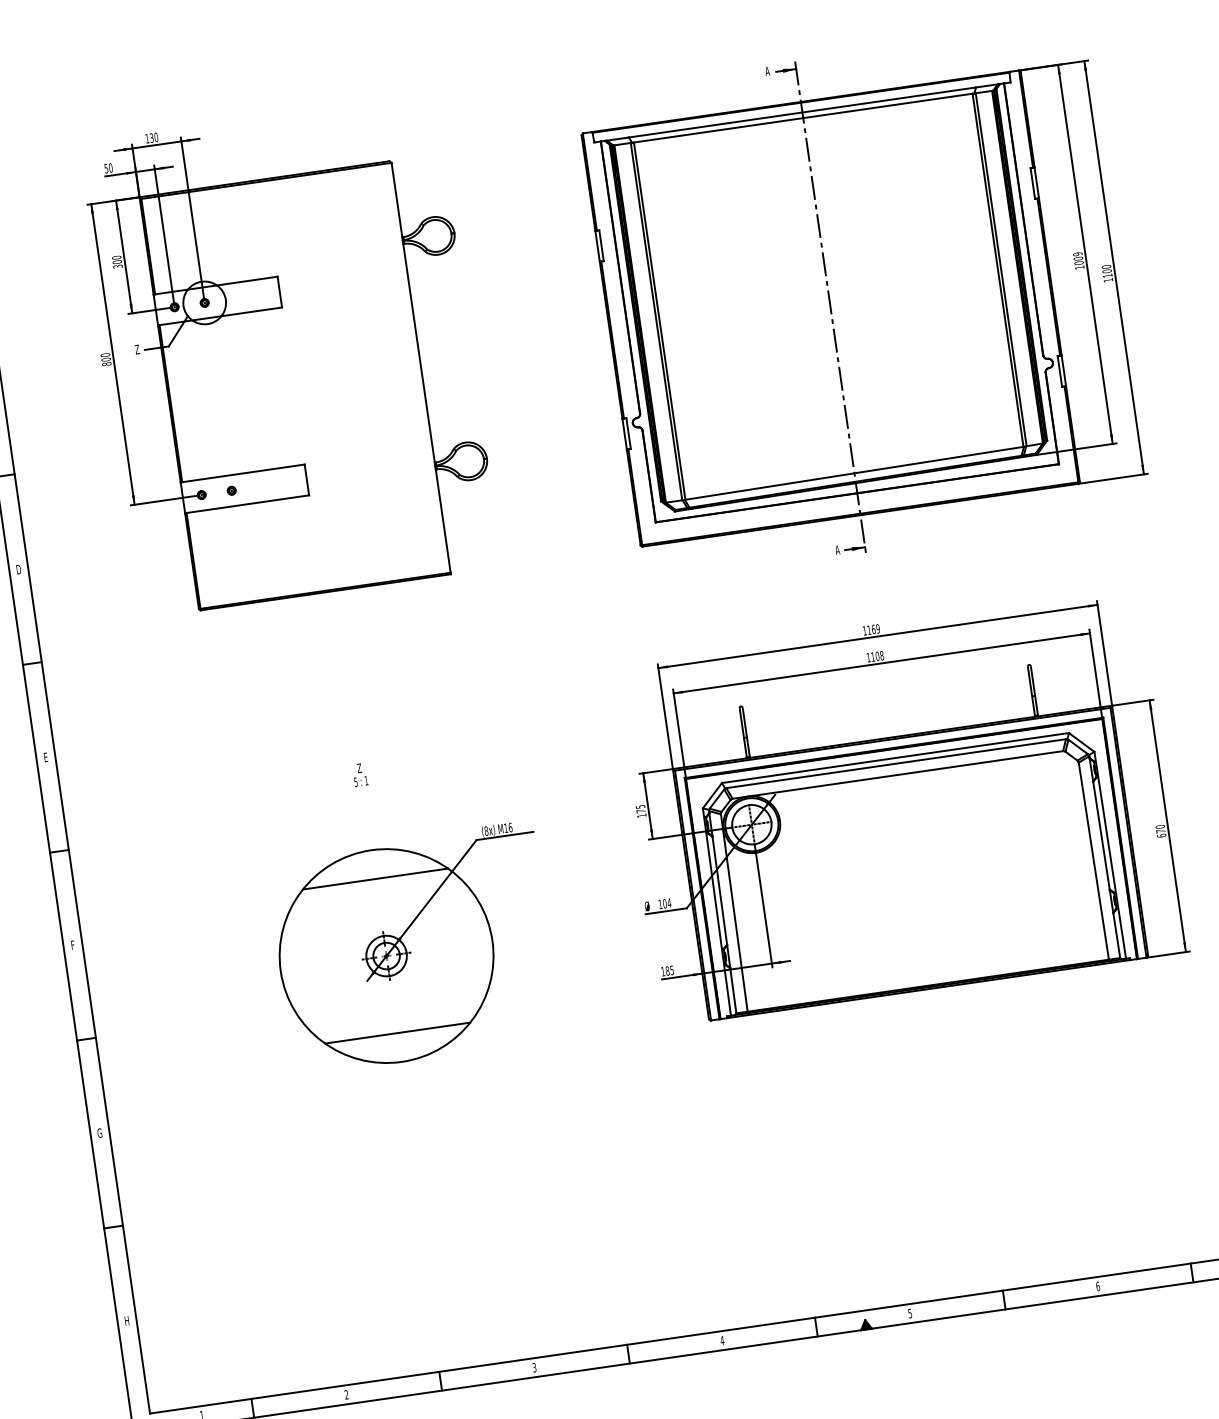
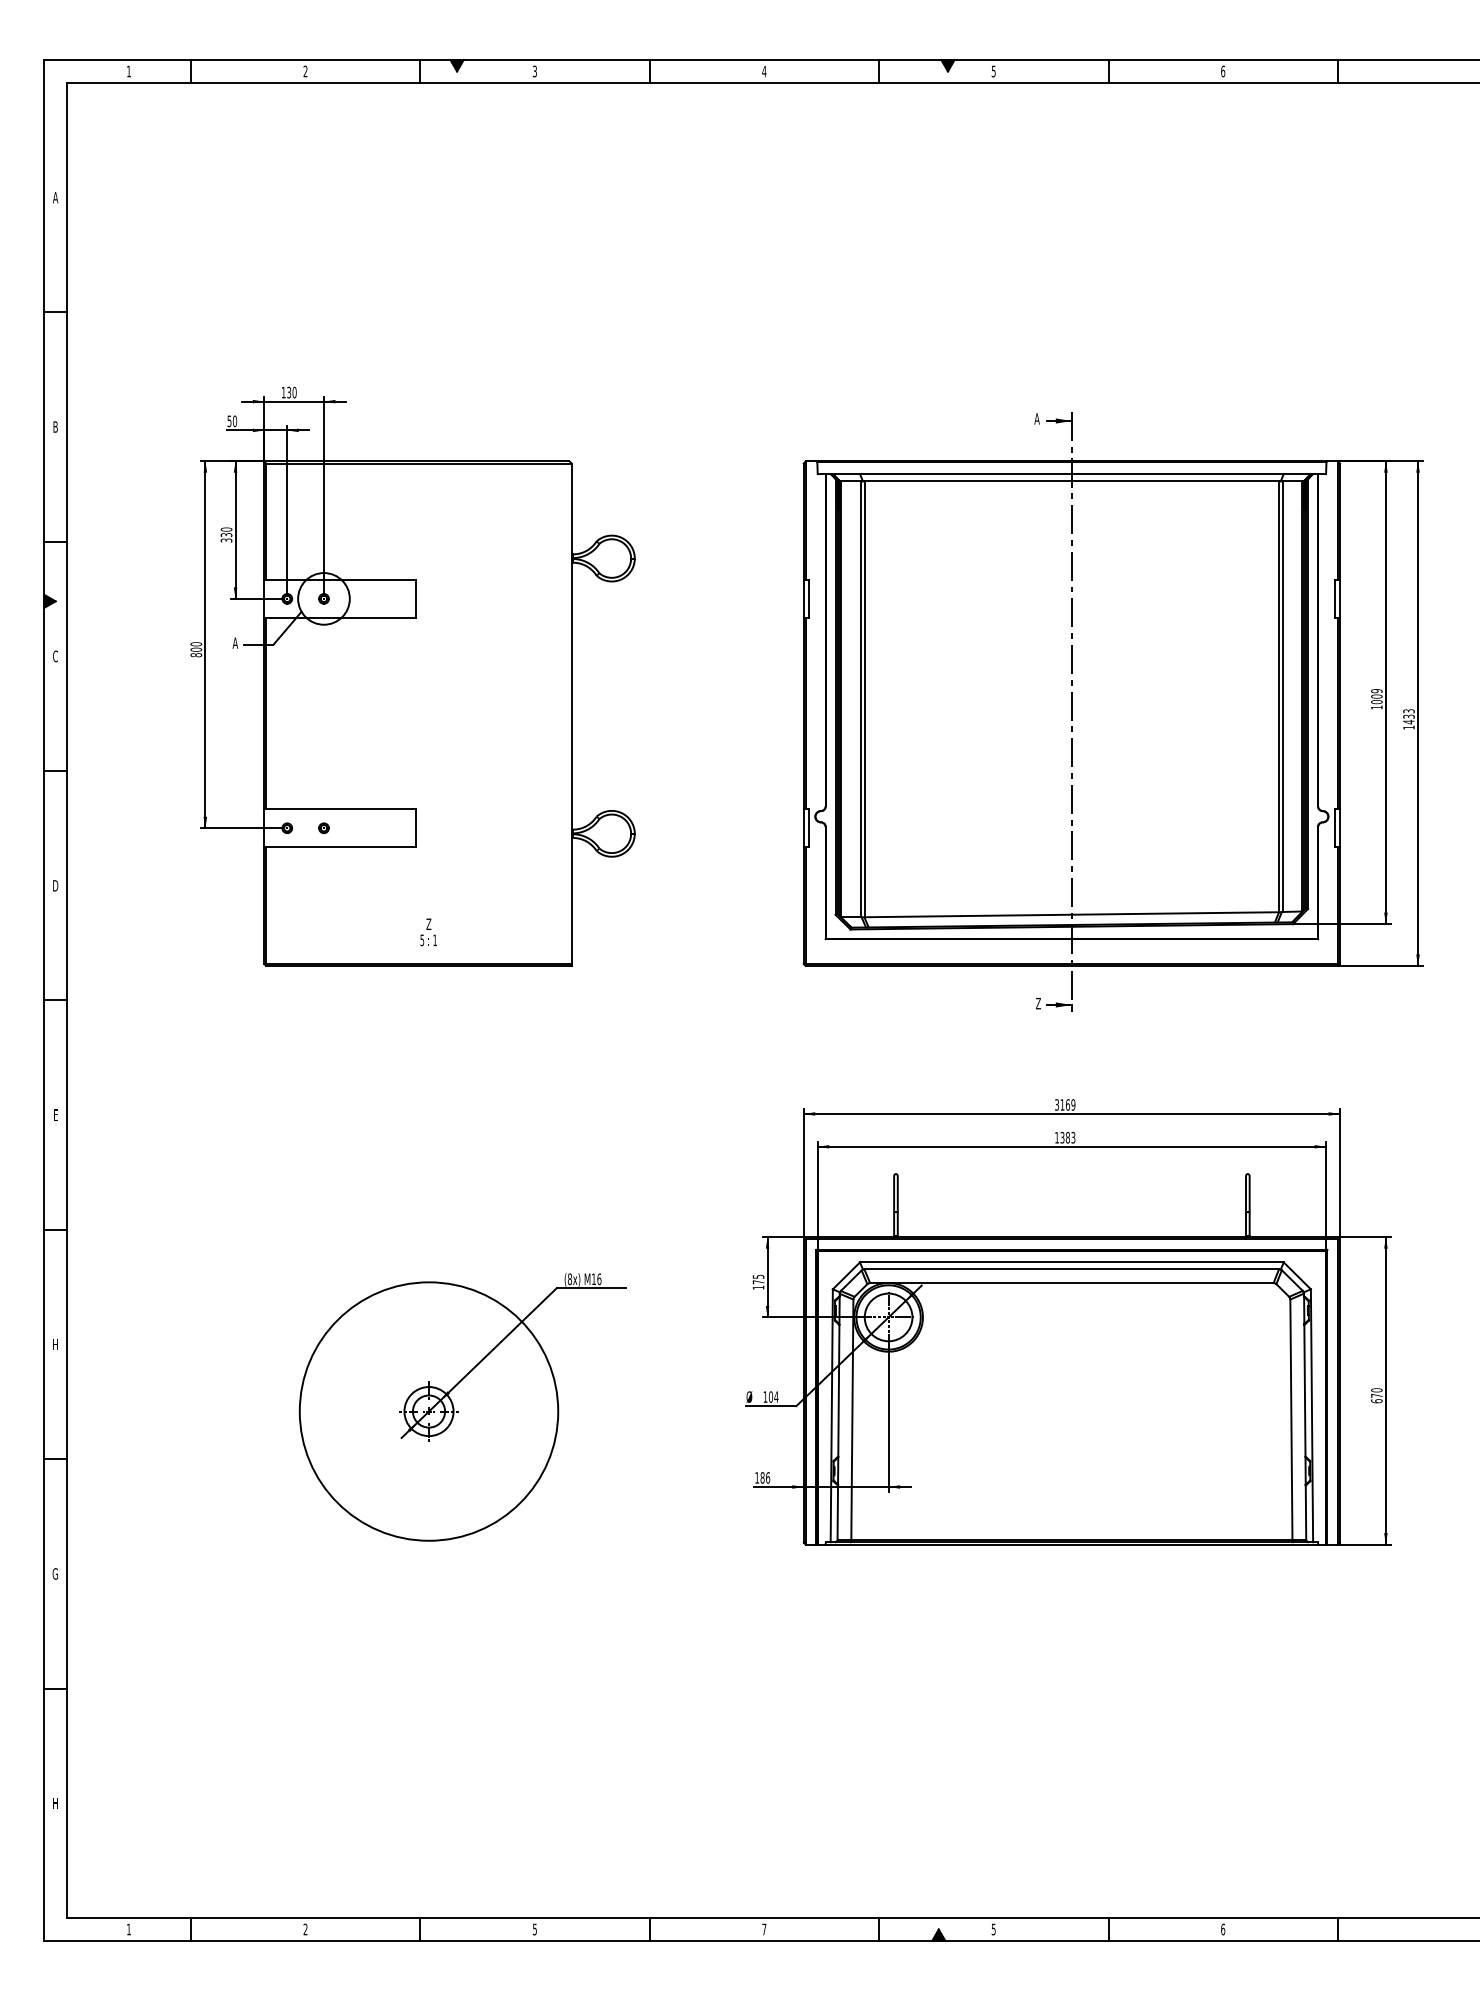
text: (117, 262) -> (226, 535), 300 -> 330
text: (1106, 271) -> (1408, 716), 1100 -> 1433
text: (137, 349) -> (235, 642), Z -> A
text: (837, 549) -> (1038, 1003), A -> Z
text: (865, 630) -> (1057, 1104), 1169 -> 3169
text: (877, 656) -> (1067, 1137), 1108 -> 1383
text: (360, 775) -> (428, 932), moved
line: (375, 879) -> (428, 1317), removed
text: (72, 945) -> (55, 1344), F -> H
text: (672, 970) -> (768, 1477), 185 -> 186
line: (397, 1033) -> (428, 1505), removed
text: (722, 1340) -> (764, 1929), 4 -> 7
text: (534, 1366) -> (534, 1928), 3 -> 5

